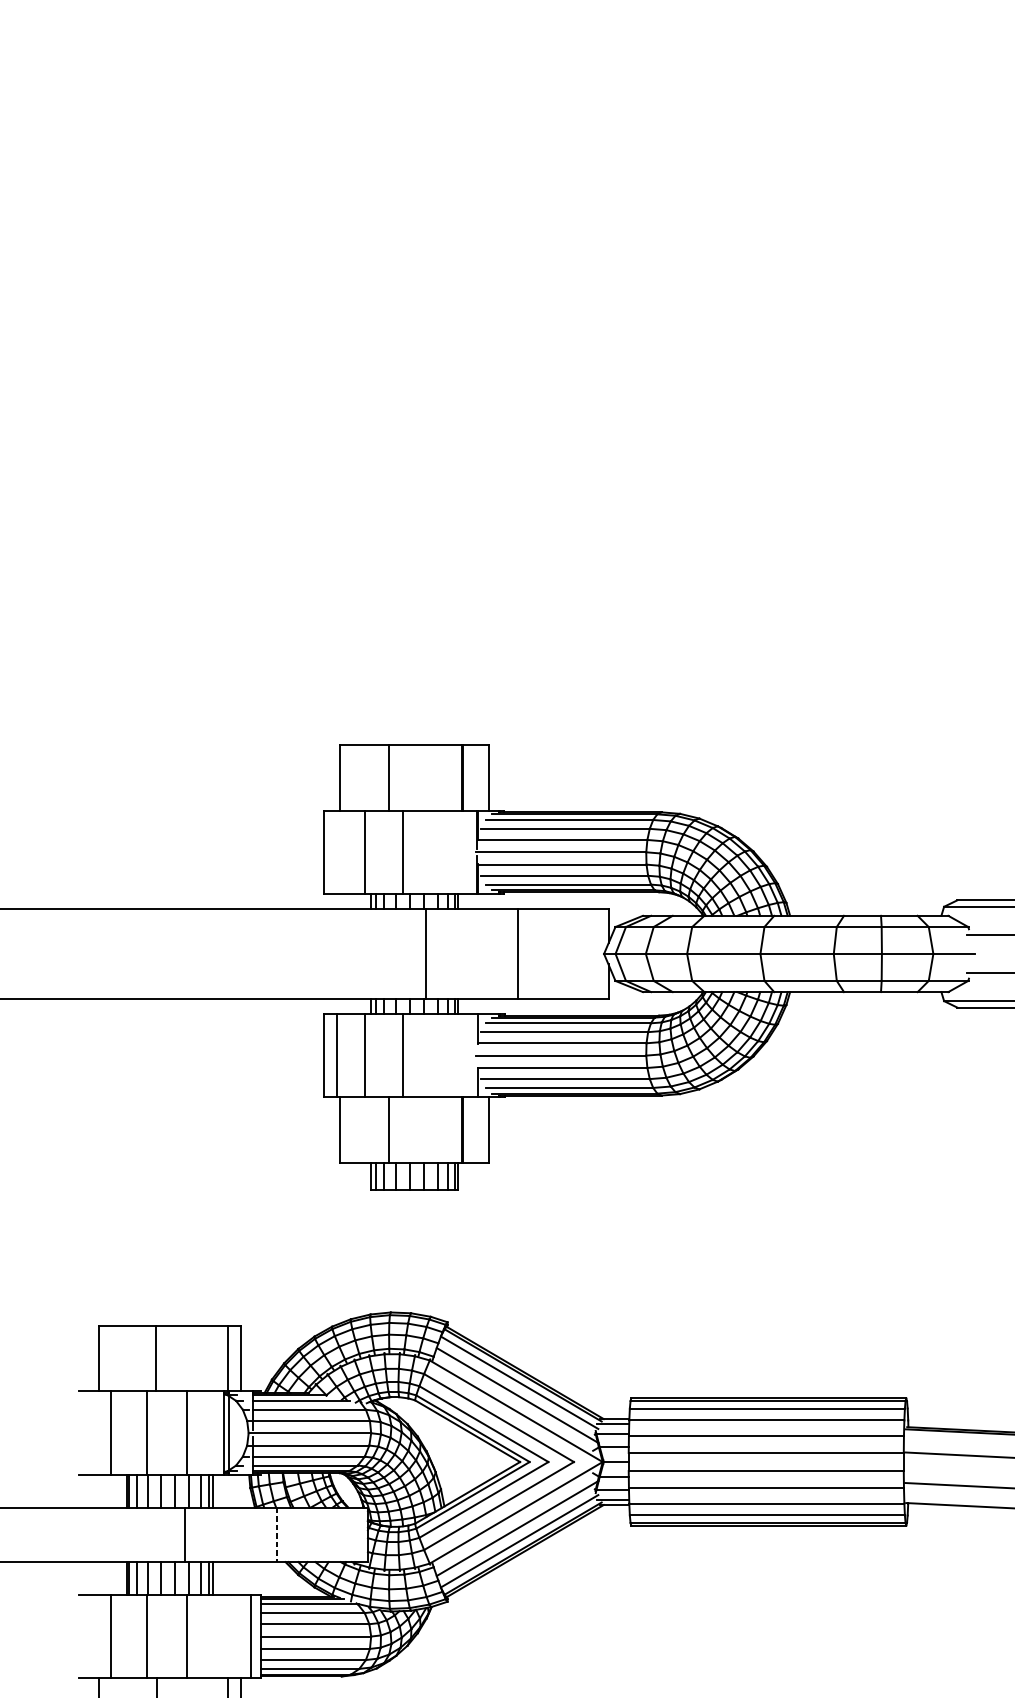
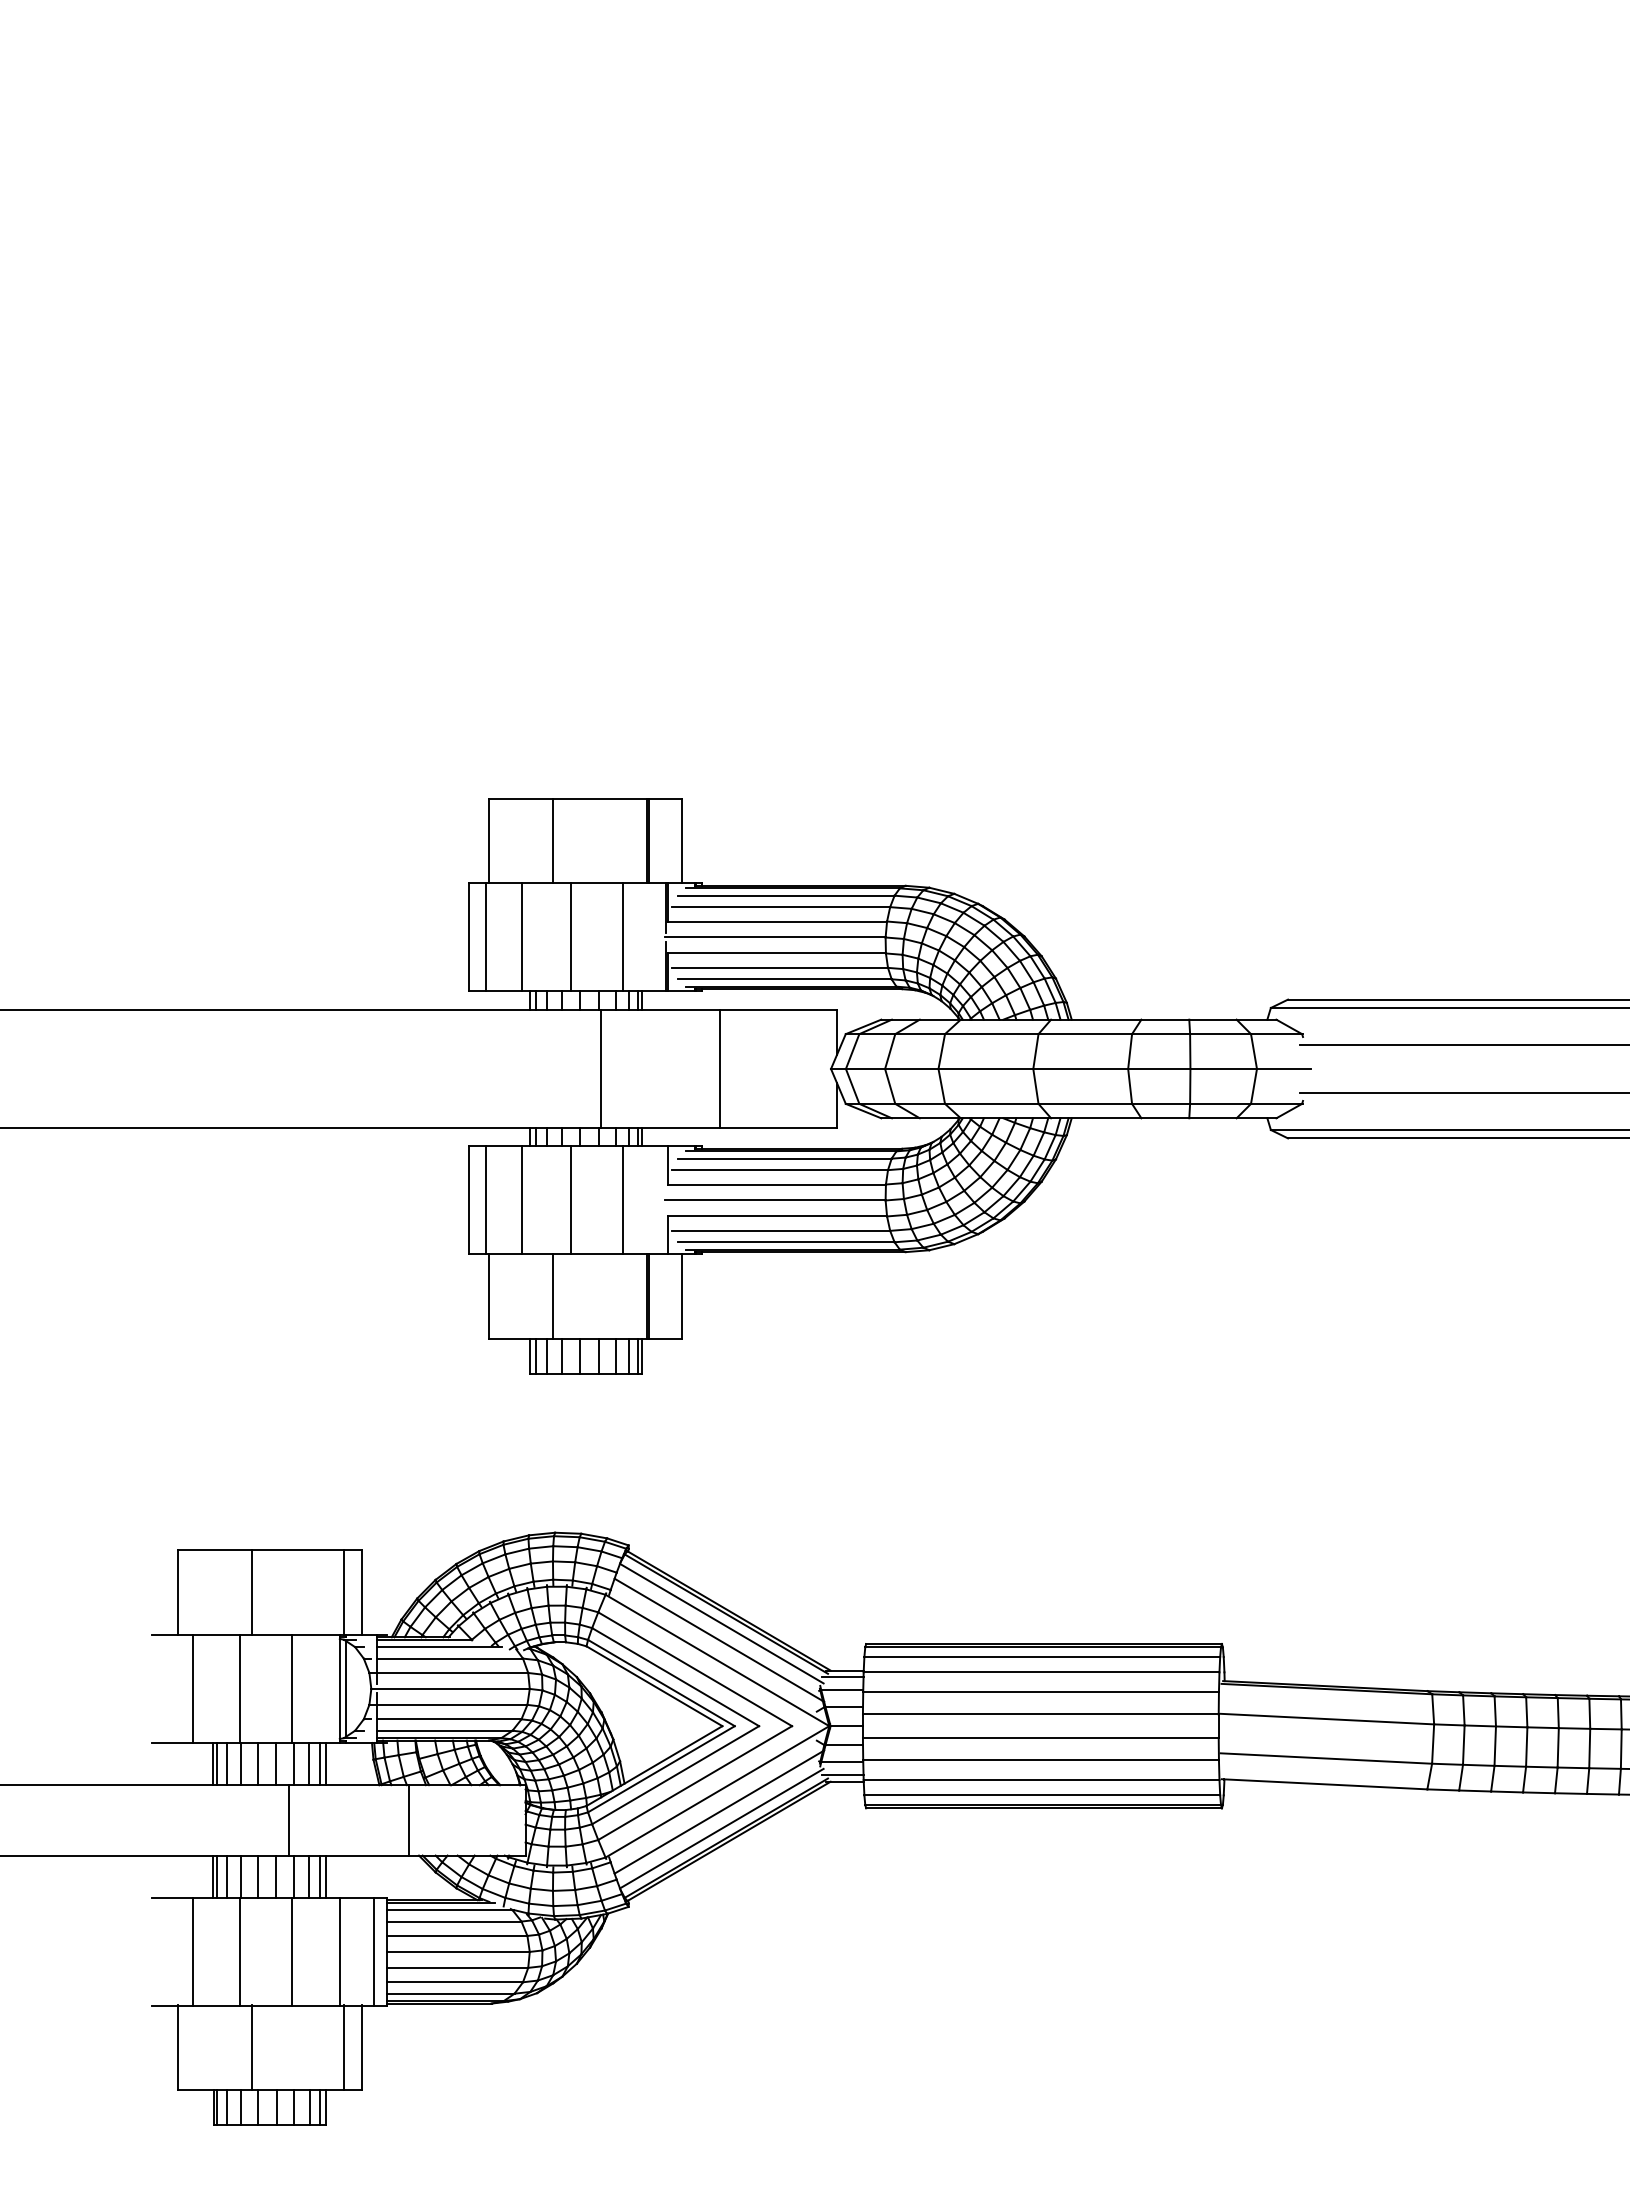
line: (336, 852) -> (485, 937), added
line: (443, 852) -> (623, 937), added
line: (443, 1055) -> (623, 1200), added
line: (277, 1534) -> (408, 1820), dashed -> solid
line: (224, 1636) -> (339, 1951), added

